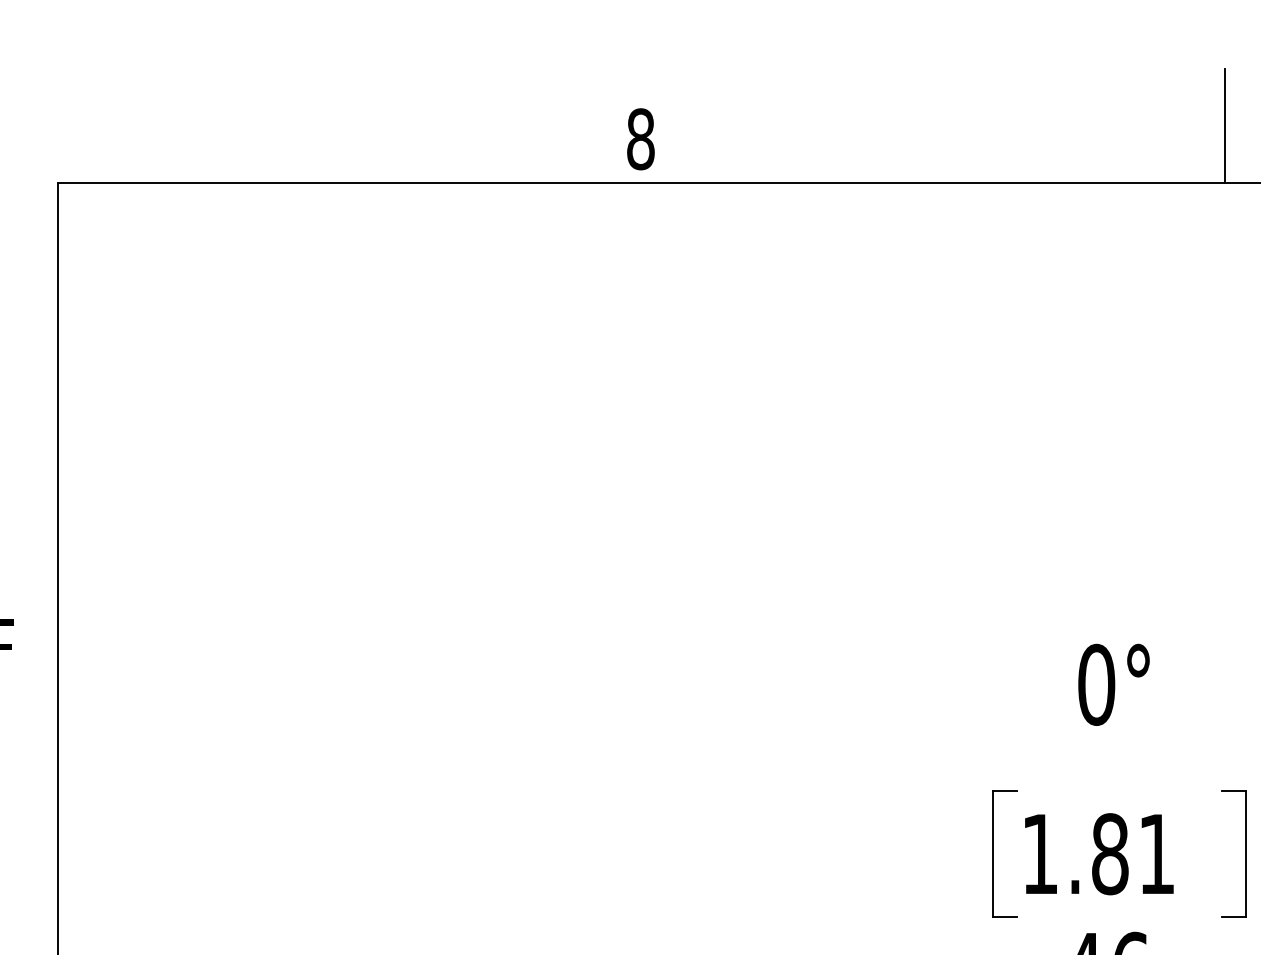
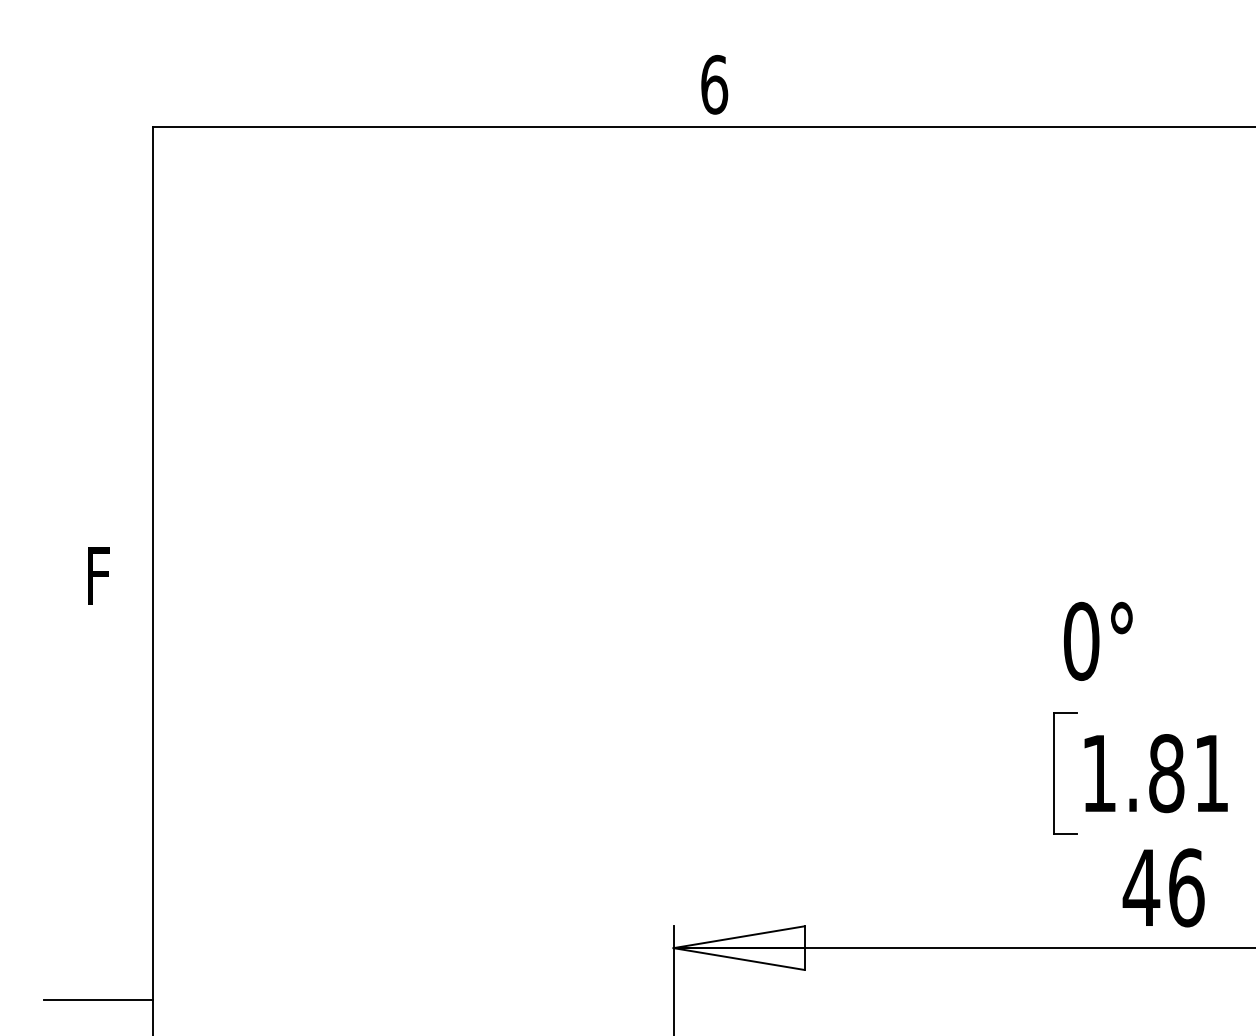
text: (640, 138) -> (714, 84), 8 -> 6
text: (1114, 683) -> (1098, 640), moved

